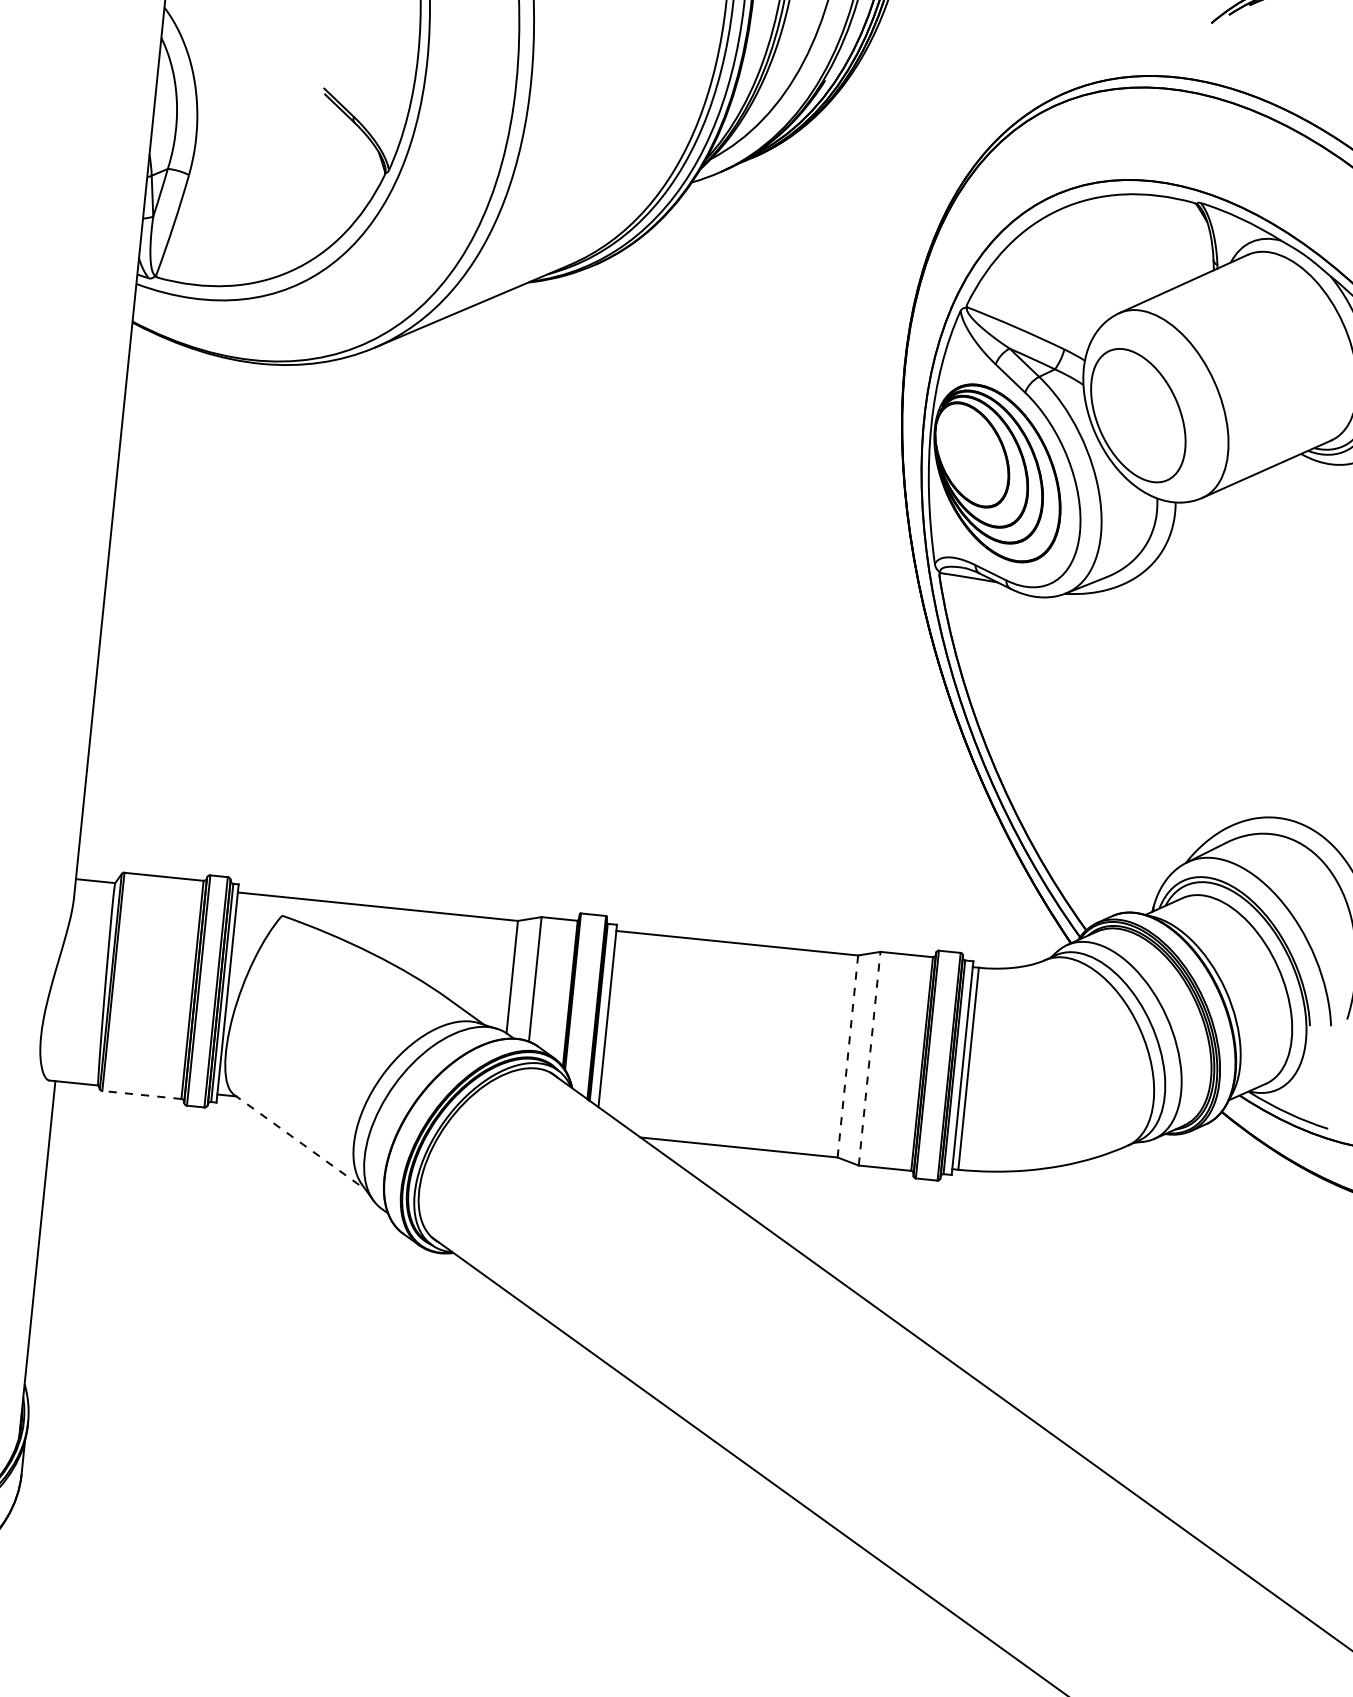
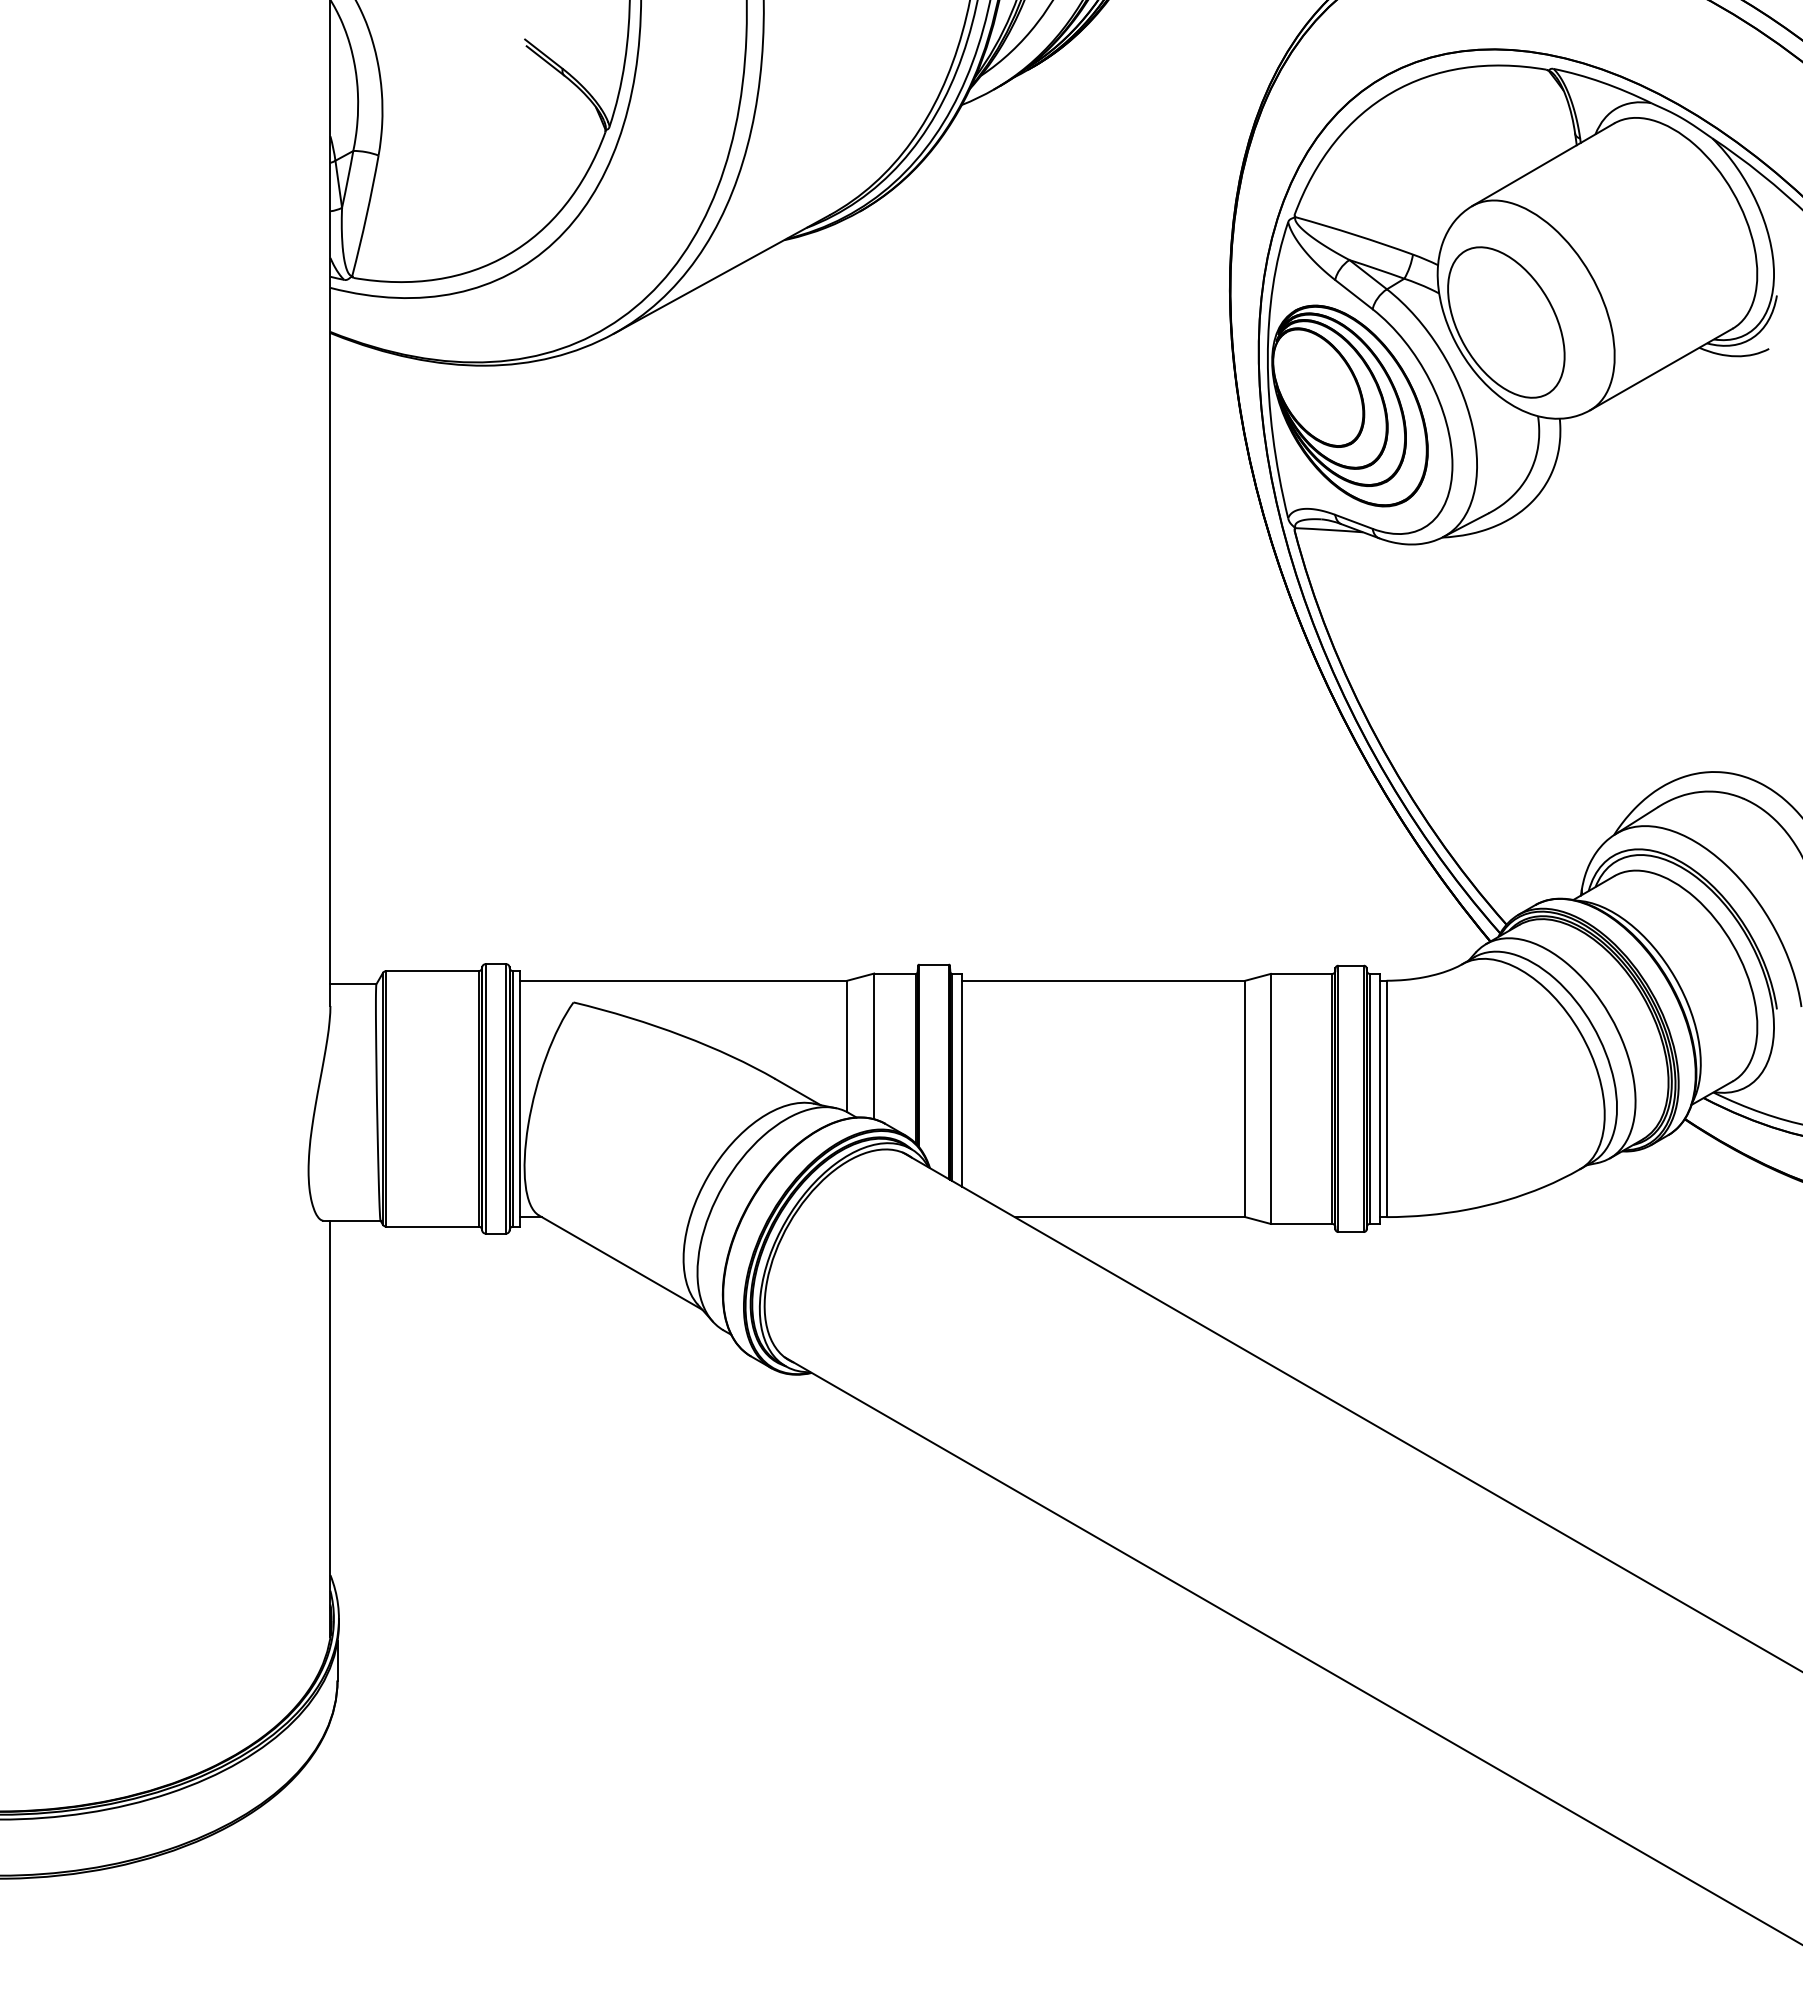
line: (848, 1056) -> (1245, 1098), dashed -> solid
line: (869, 1058) -> (1270, 1098), dashed -> solid
line: (141, 1094) -> (431, 1226), dashed -> solid
line: (300, 1142) -> (621, 1262), dashed -> solid

